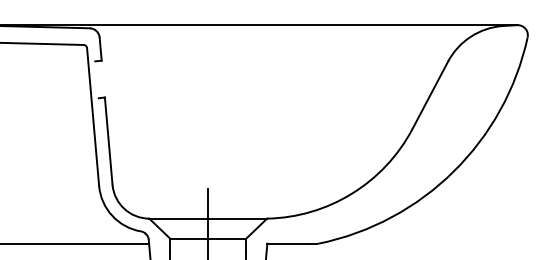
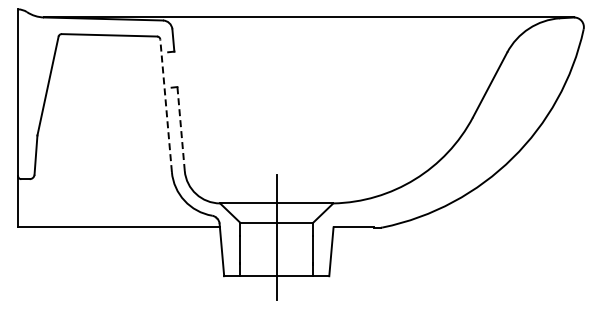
line: (93, 116) -> (166, 105), solid -> dashed
line: (109, 140) -> (181, 128), solid -> dashed

